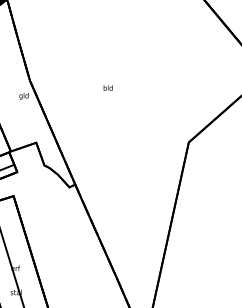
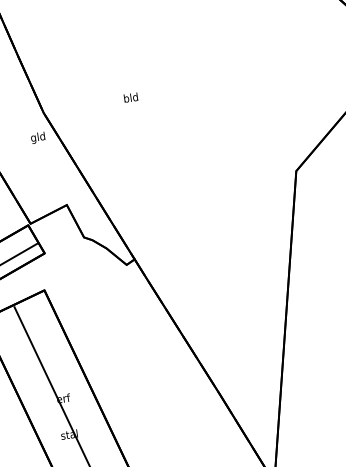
text: (107, 87) -> (129, 97), moved

